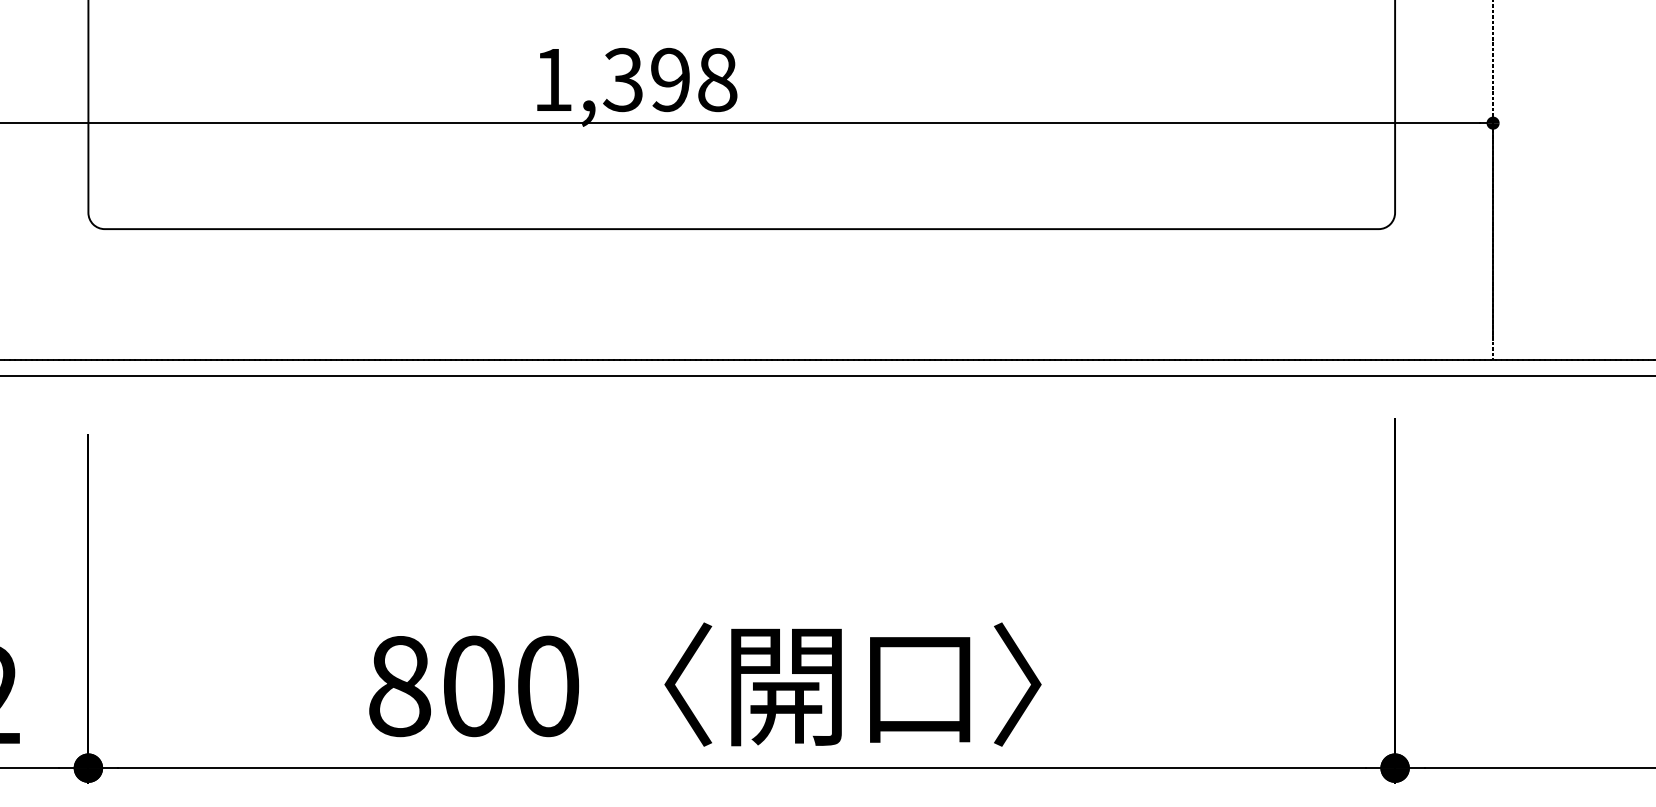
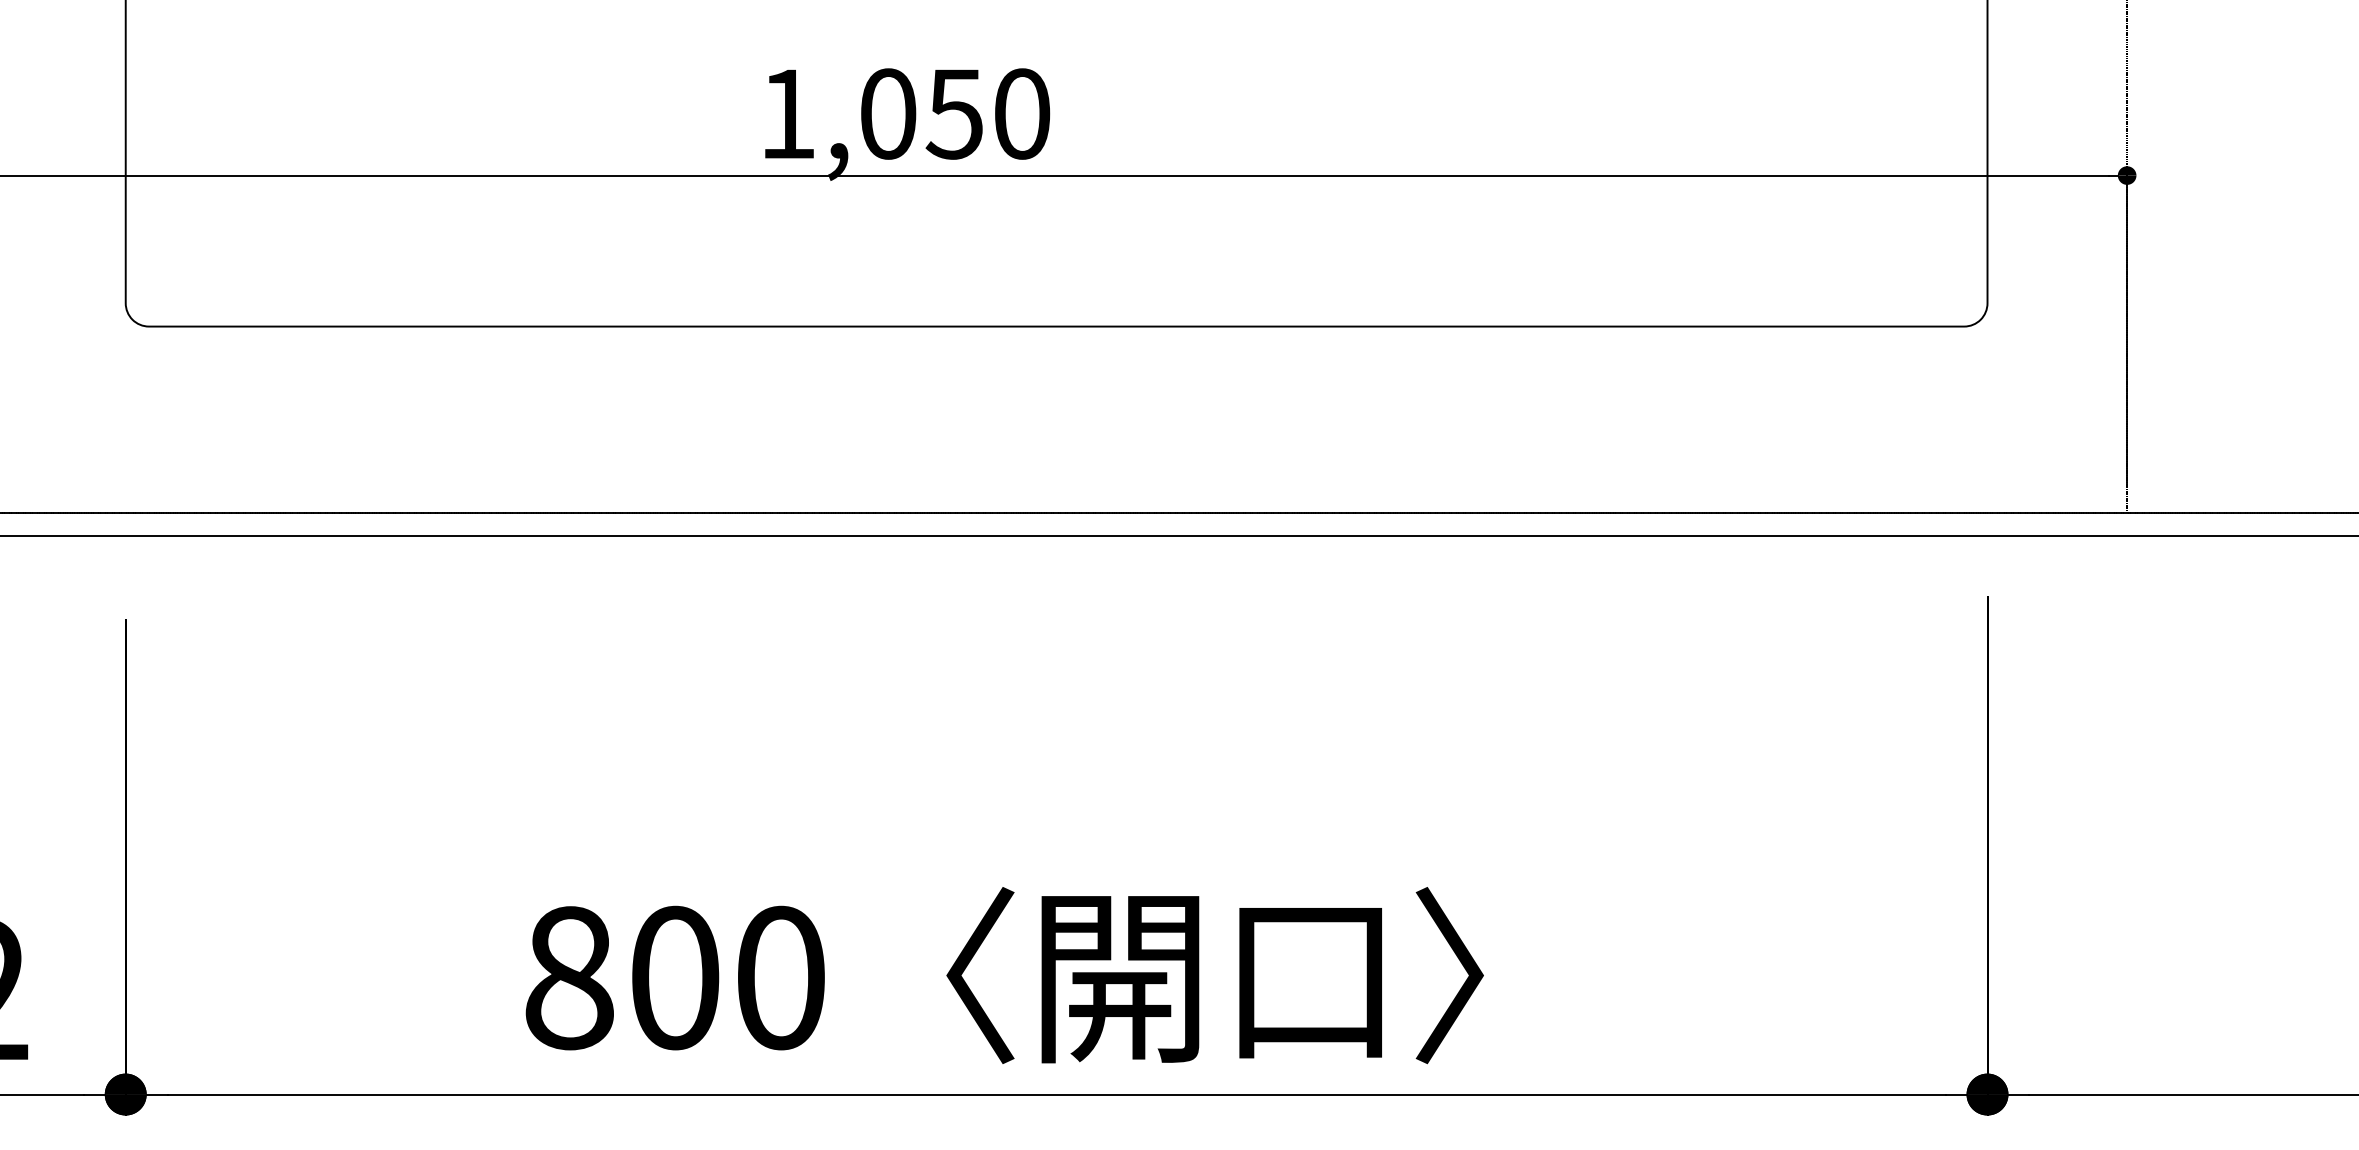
text: (670, 79) -> (955, 113), 1,398 -> 1,050

